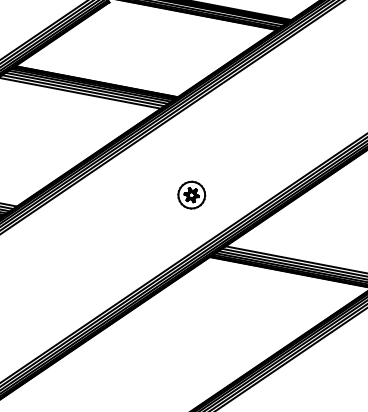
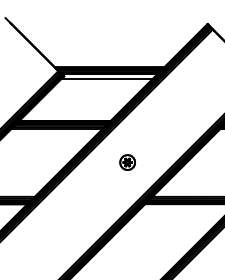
line: (183, 22) -> (106, 79), added
part: (191, 195) -> (127, 162), moved

